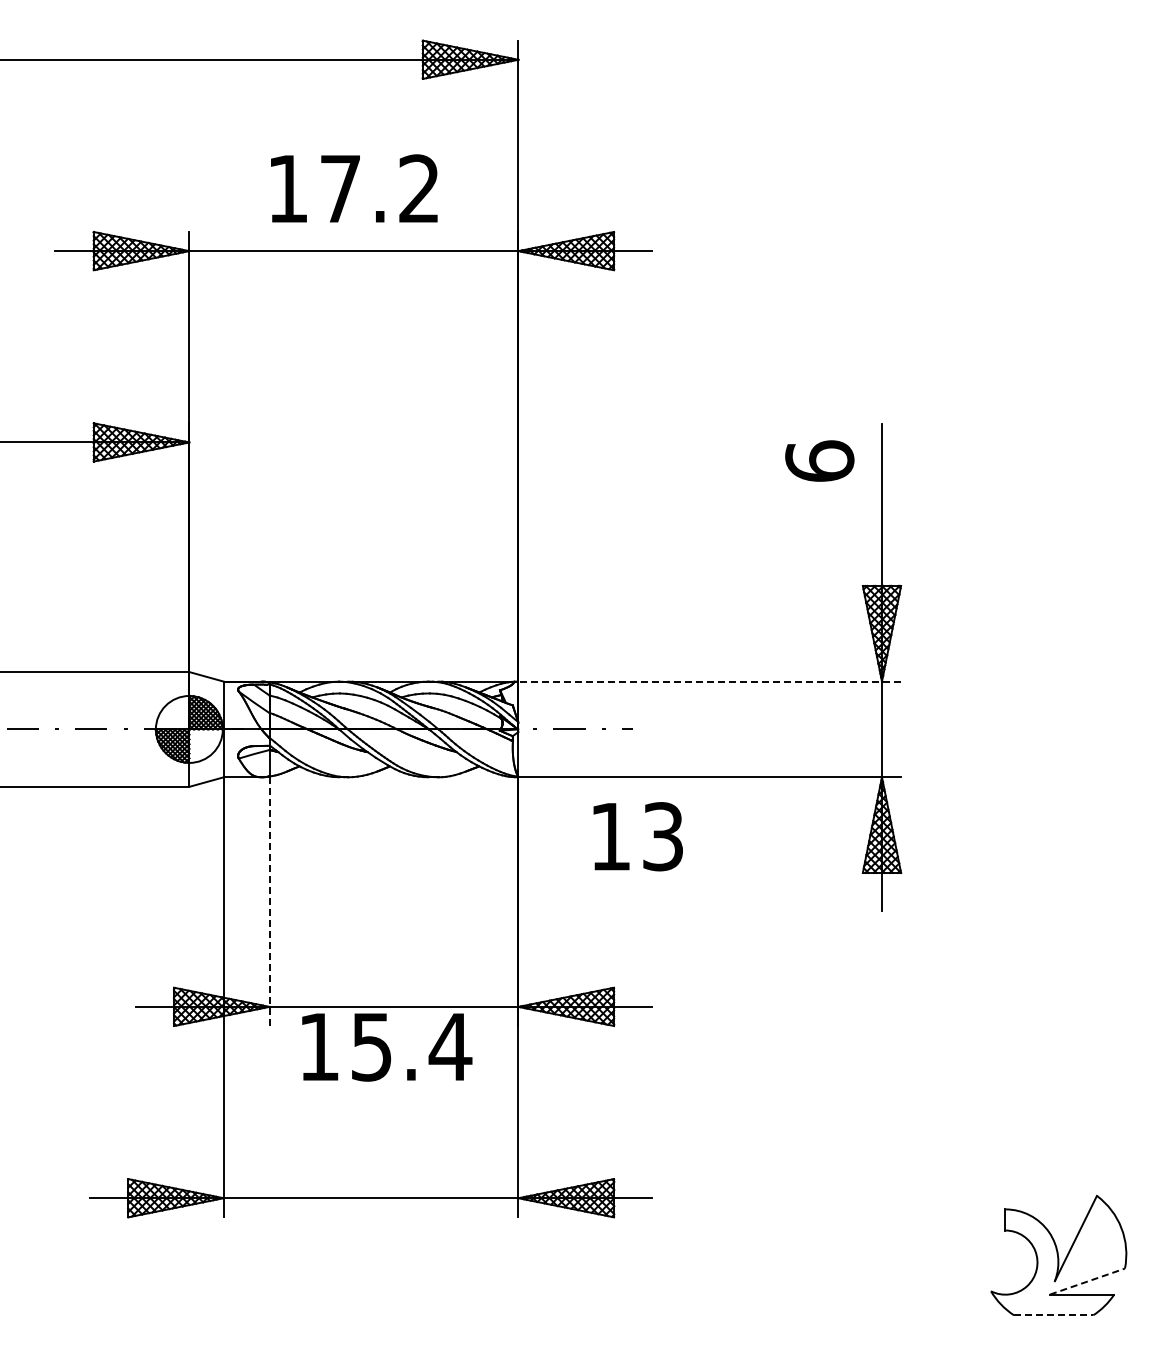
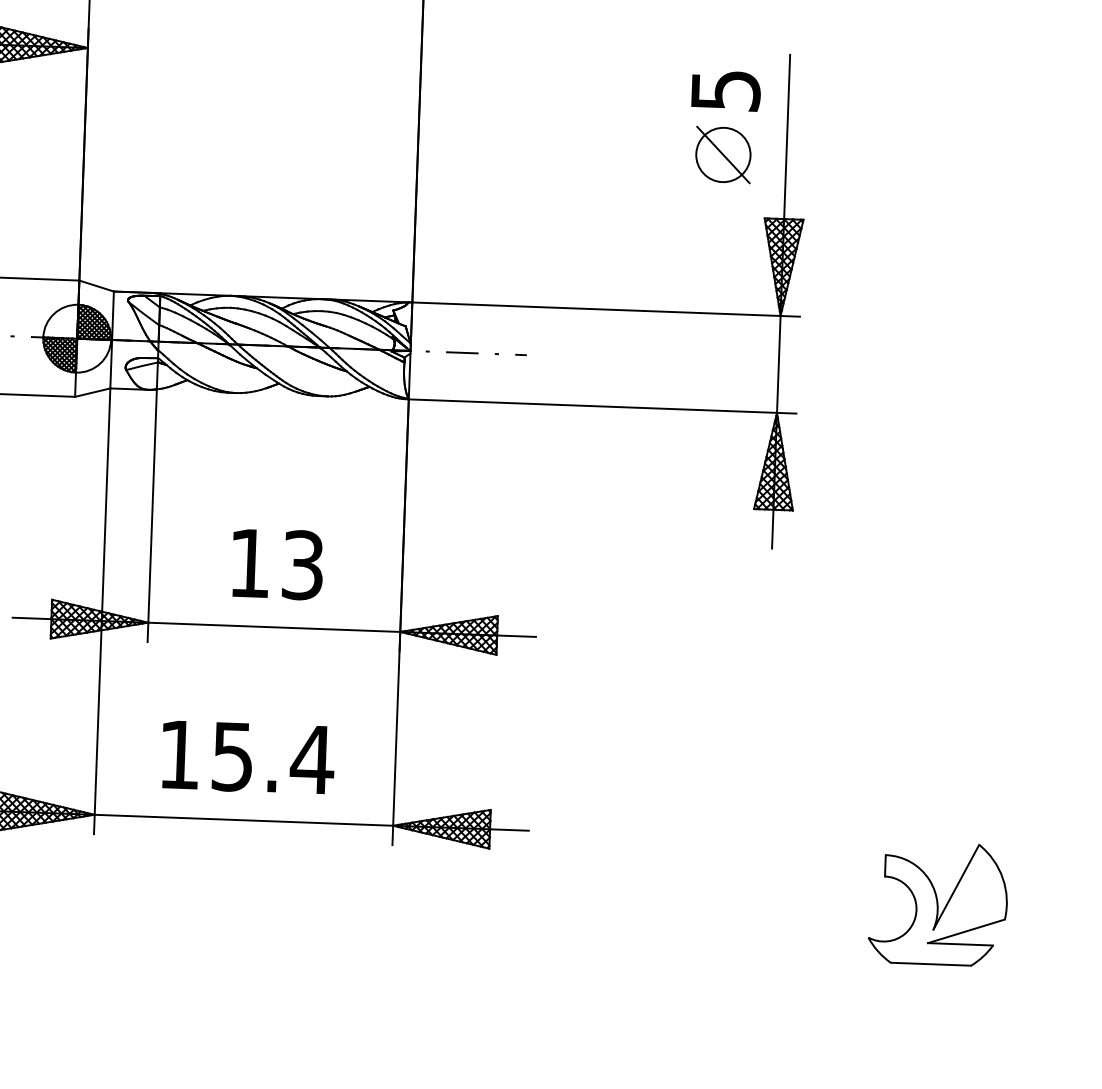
text: (819, 460) -> (725, 89), 6 -> 5
part: (819, 524) -> (723, 154), added
line: (709, 681) -> (605, 309), dashed -> solid
text: (637, 836) -> (277, 564), moved
line: (269, 902) -> (151, 516), dashed -> solid
text: (387, 1047) -> (248, 757), moved
line: (1087, 1281) -> (966, 931), dashed -> solid
line: (1053, 1315) -> (930, 964), dashed -> solid

